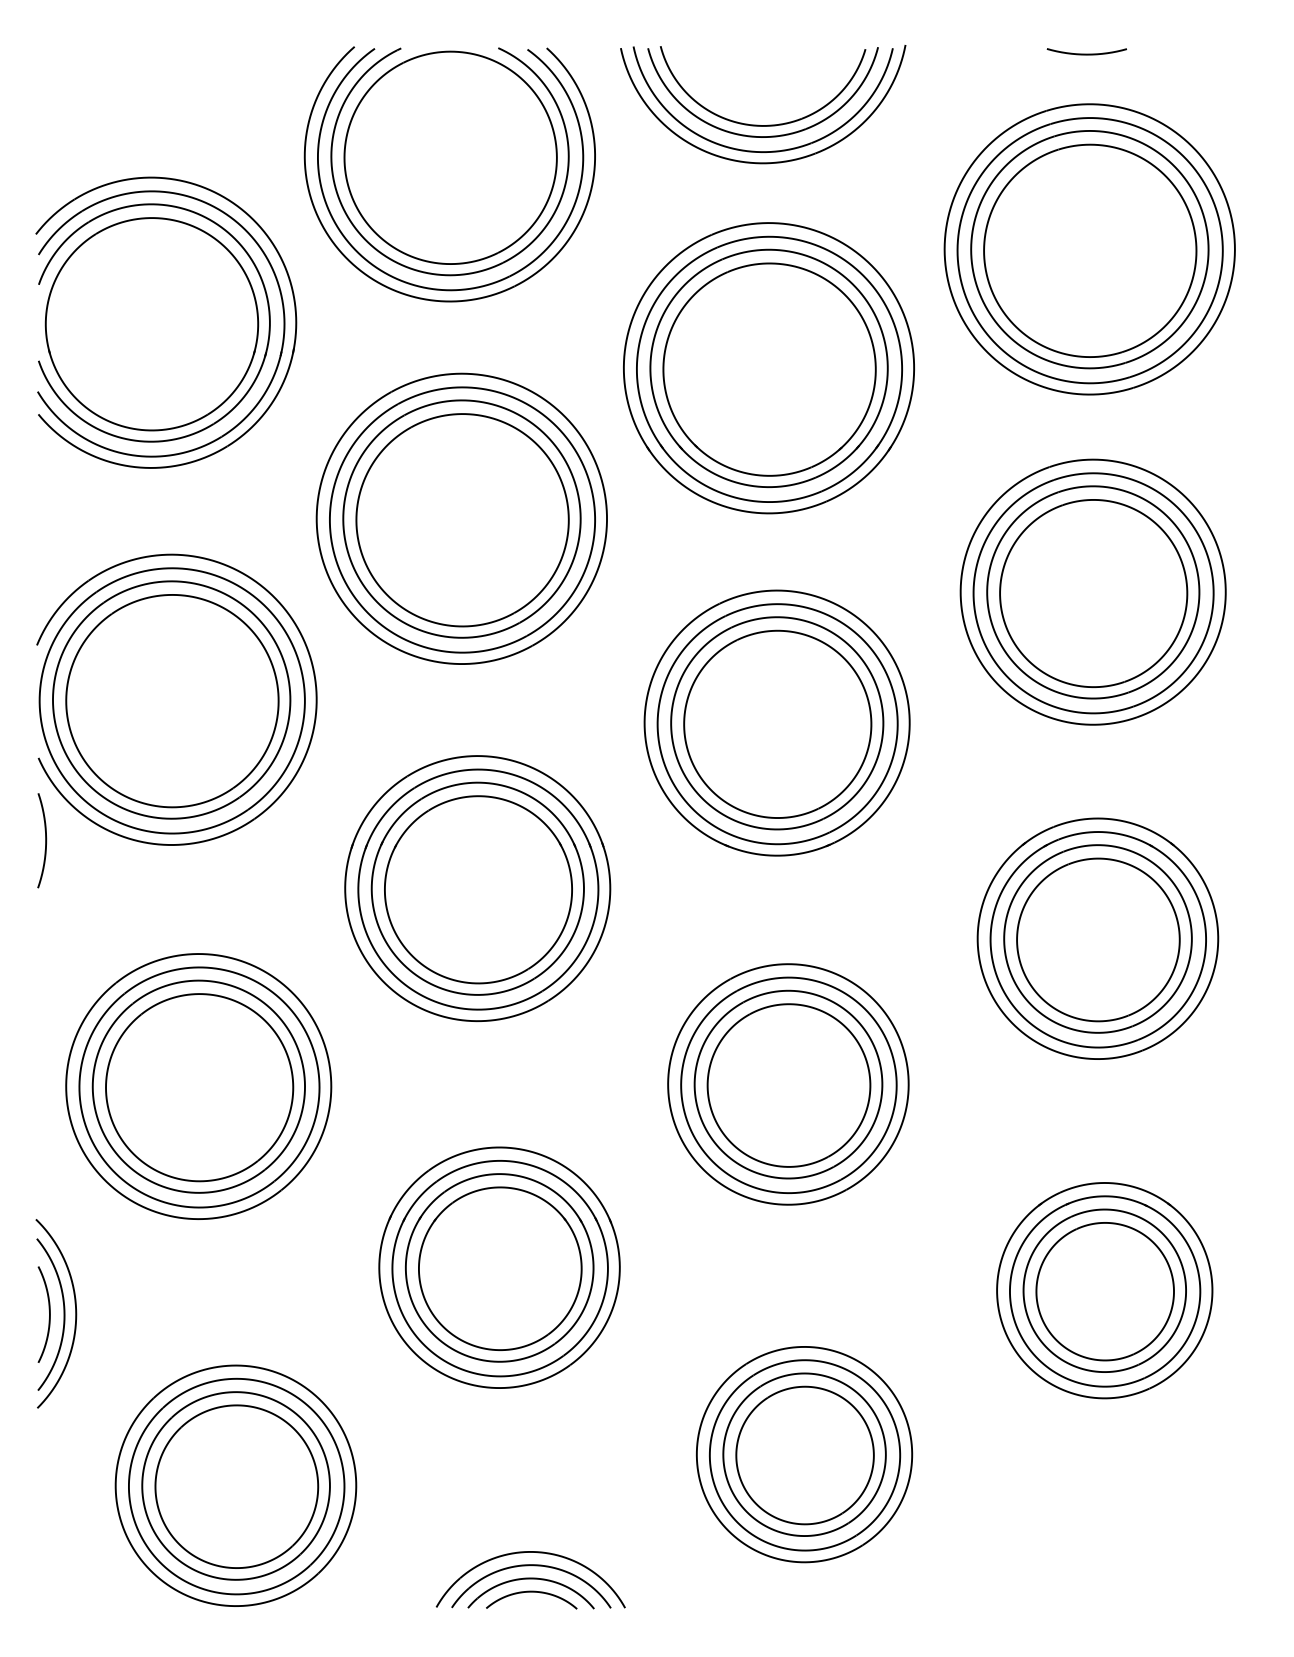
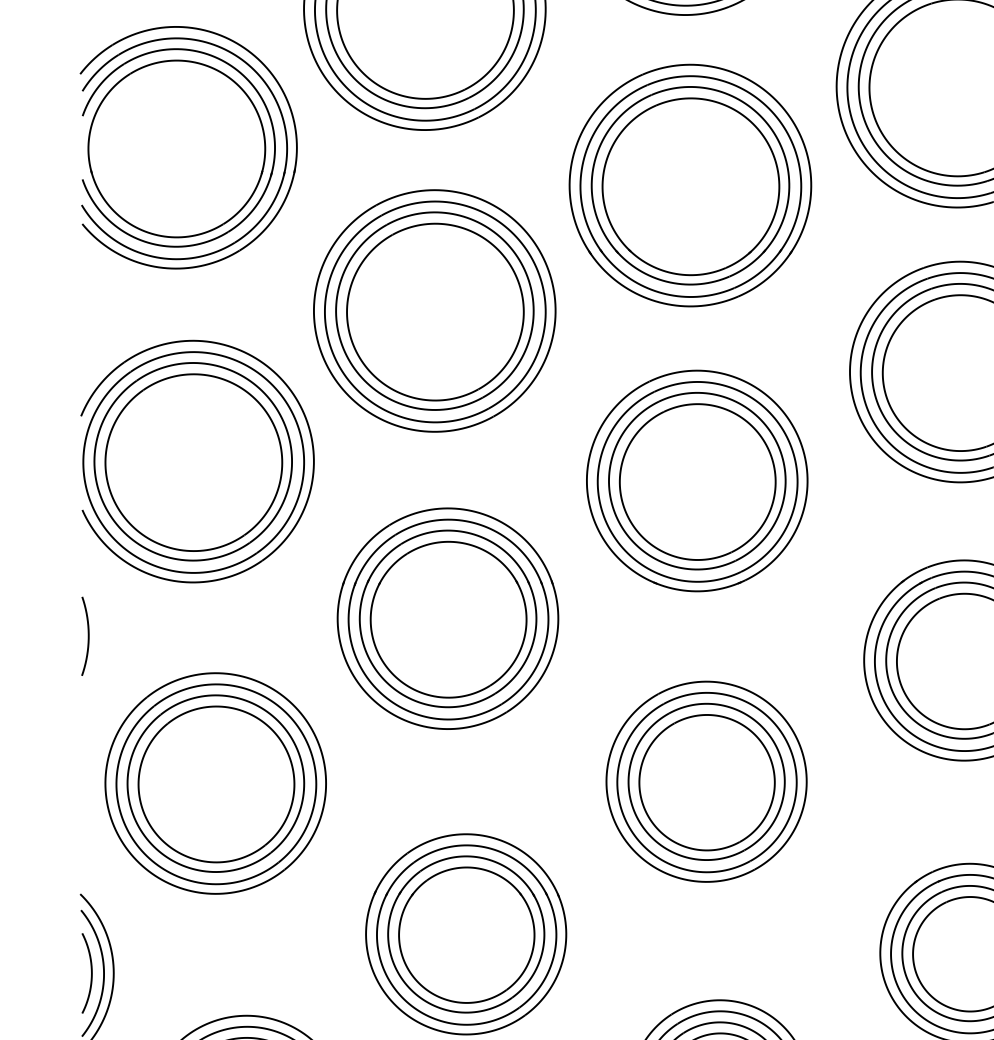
curve: (45, 840) -> (88, 636), moved

